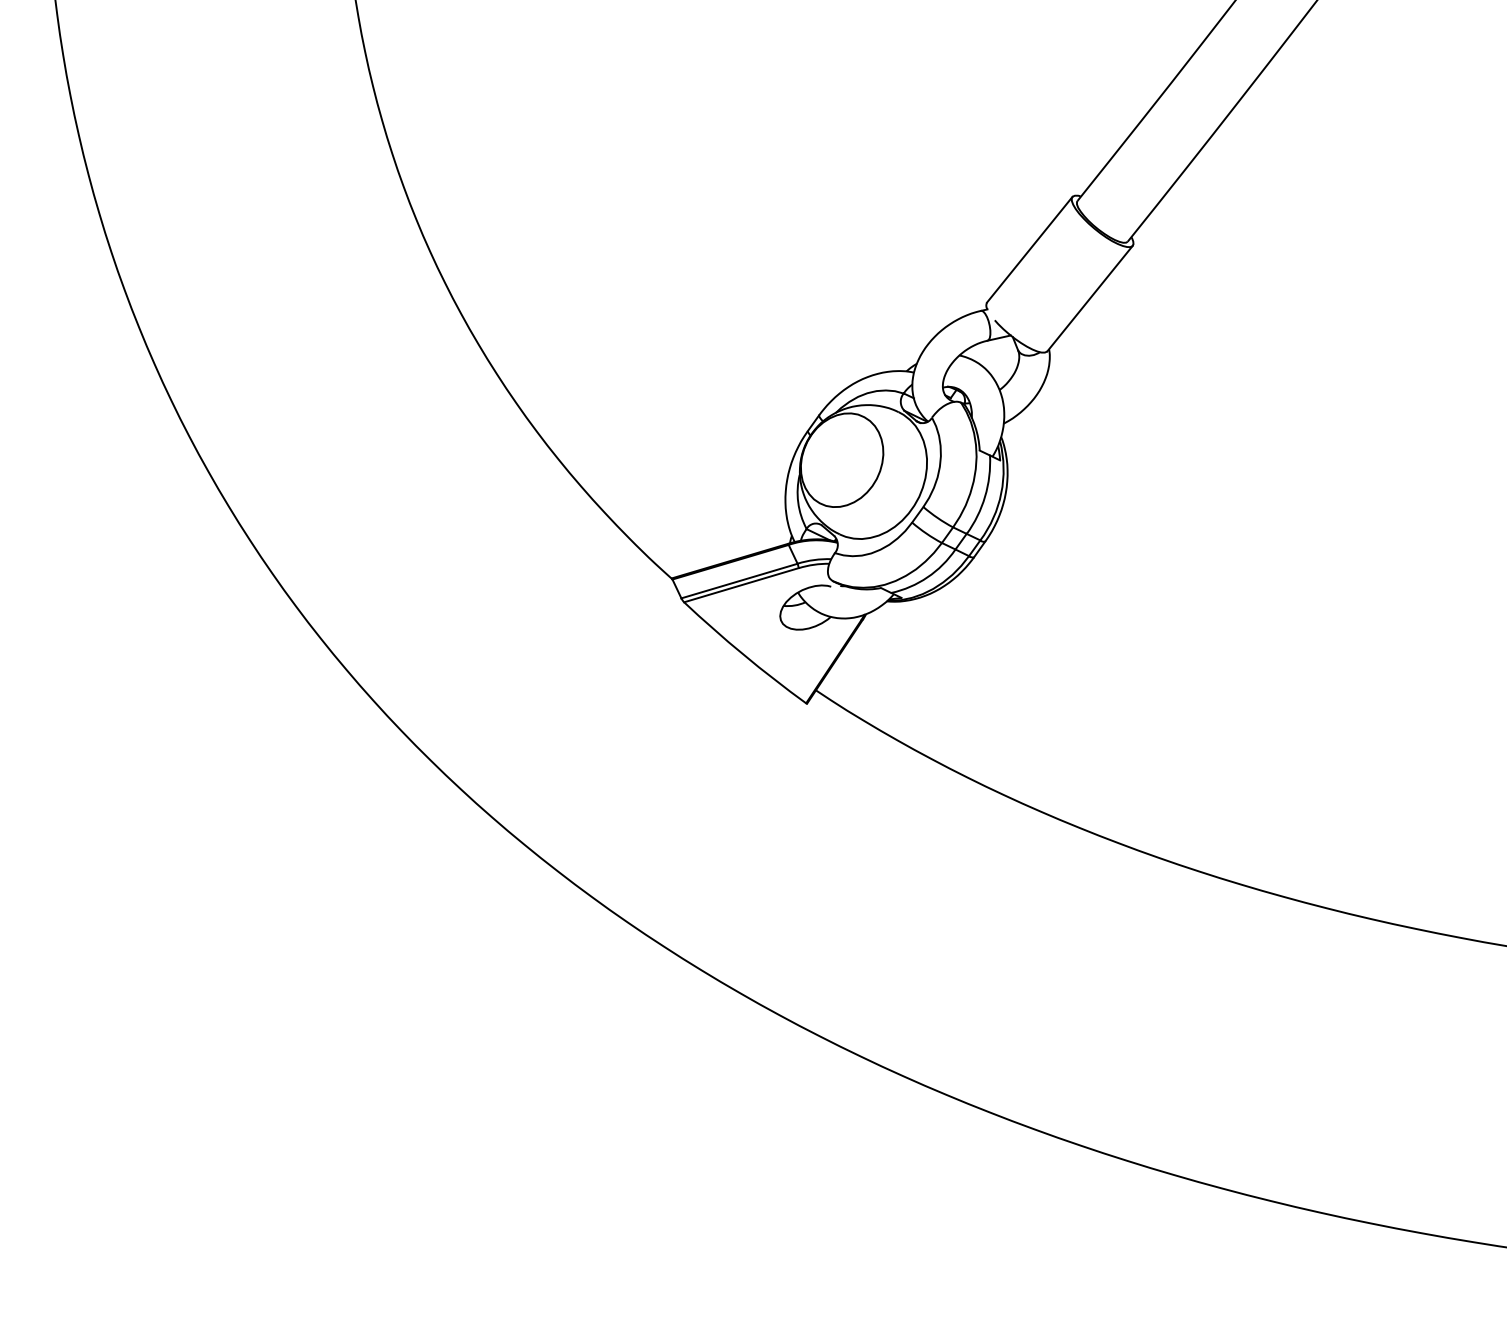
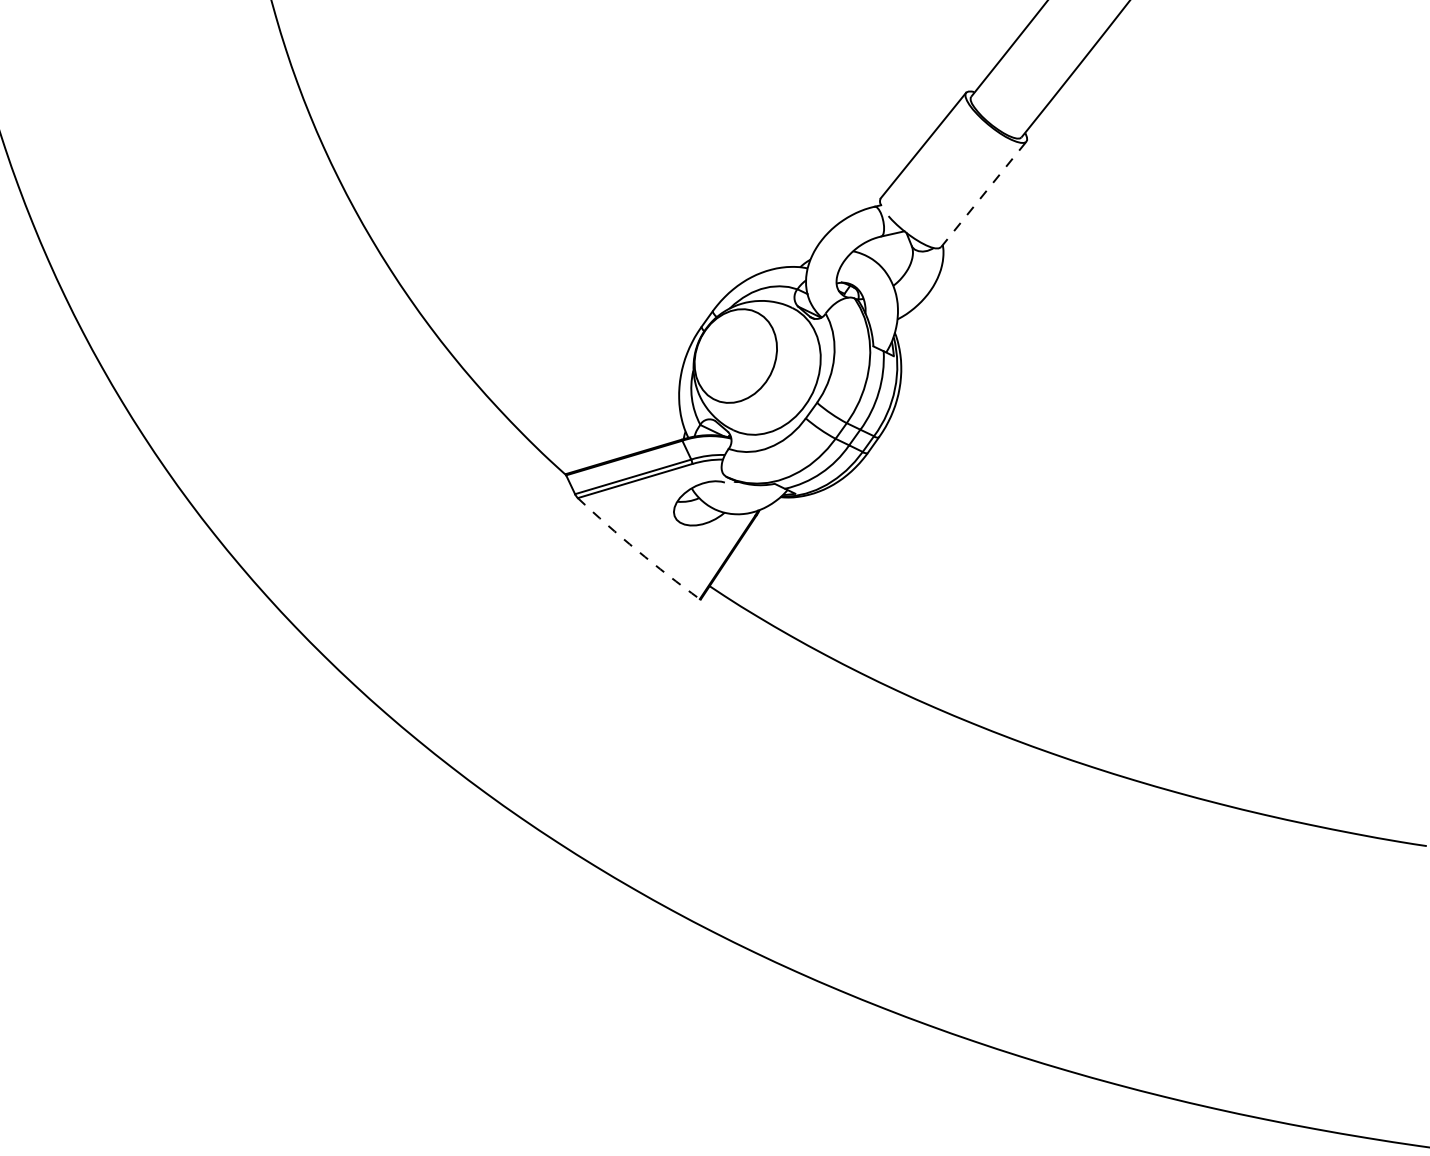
line: (1090, 298) -> (984, 194), solid -> dashed
arc: (743, 654) -> (637, 550), solid -> dashed

